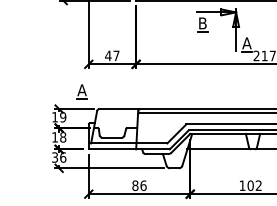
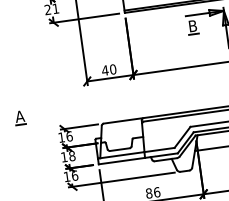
text: (116, 55) -> (113, 69), 47 -> 40
part: (81, 91) -> (19, 117), moved
text: (63, 117) -> (69, 136), 19 -> 16
text: (55, 157) -> (67, 176), 36 -> 16

